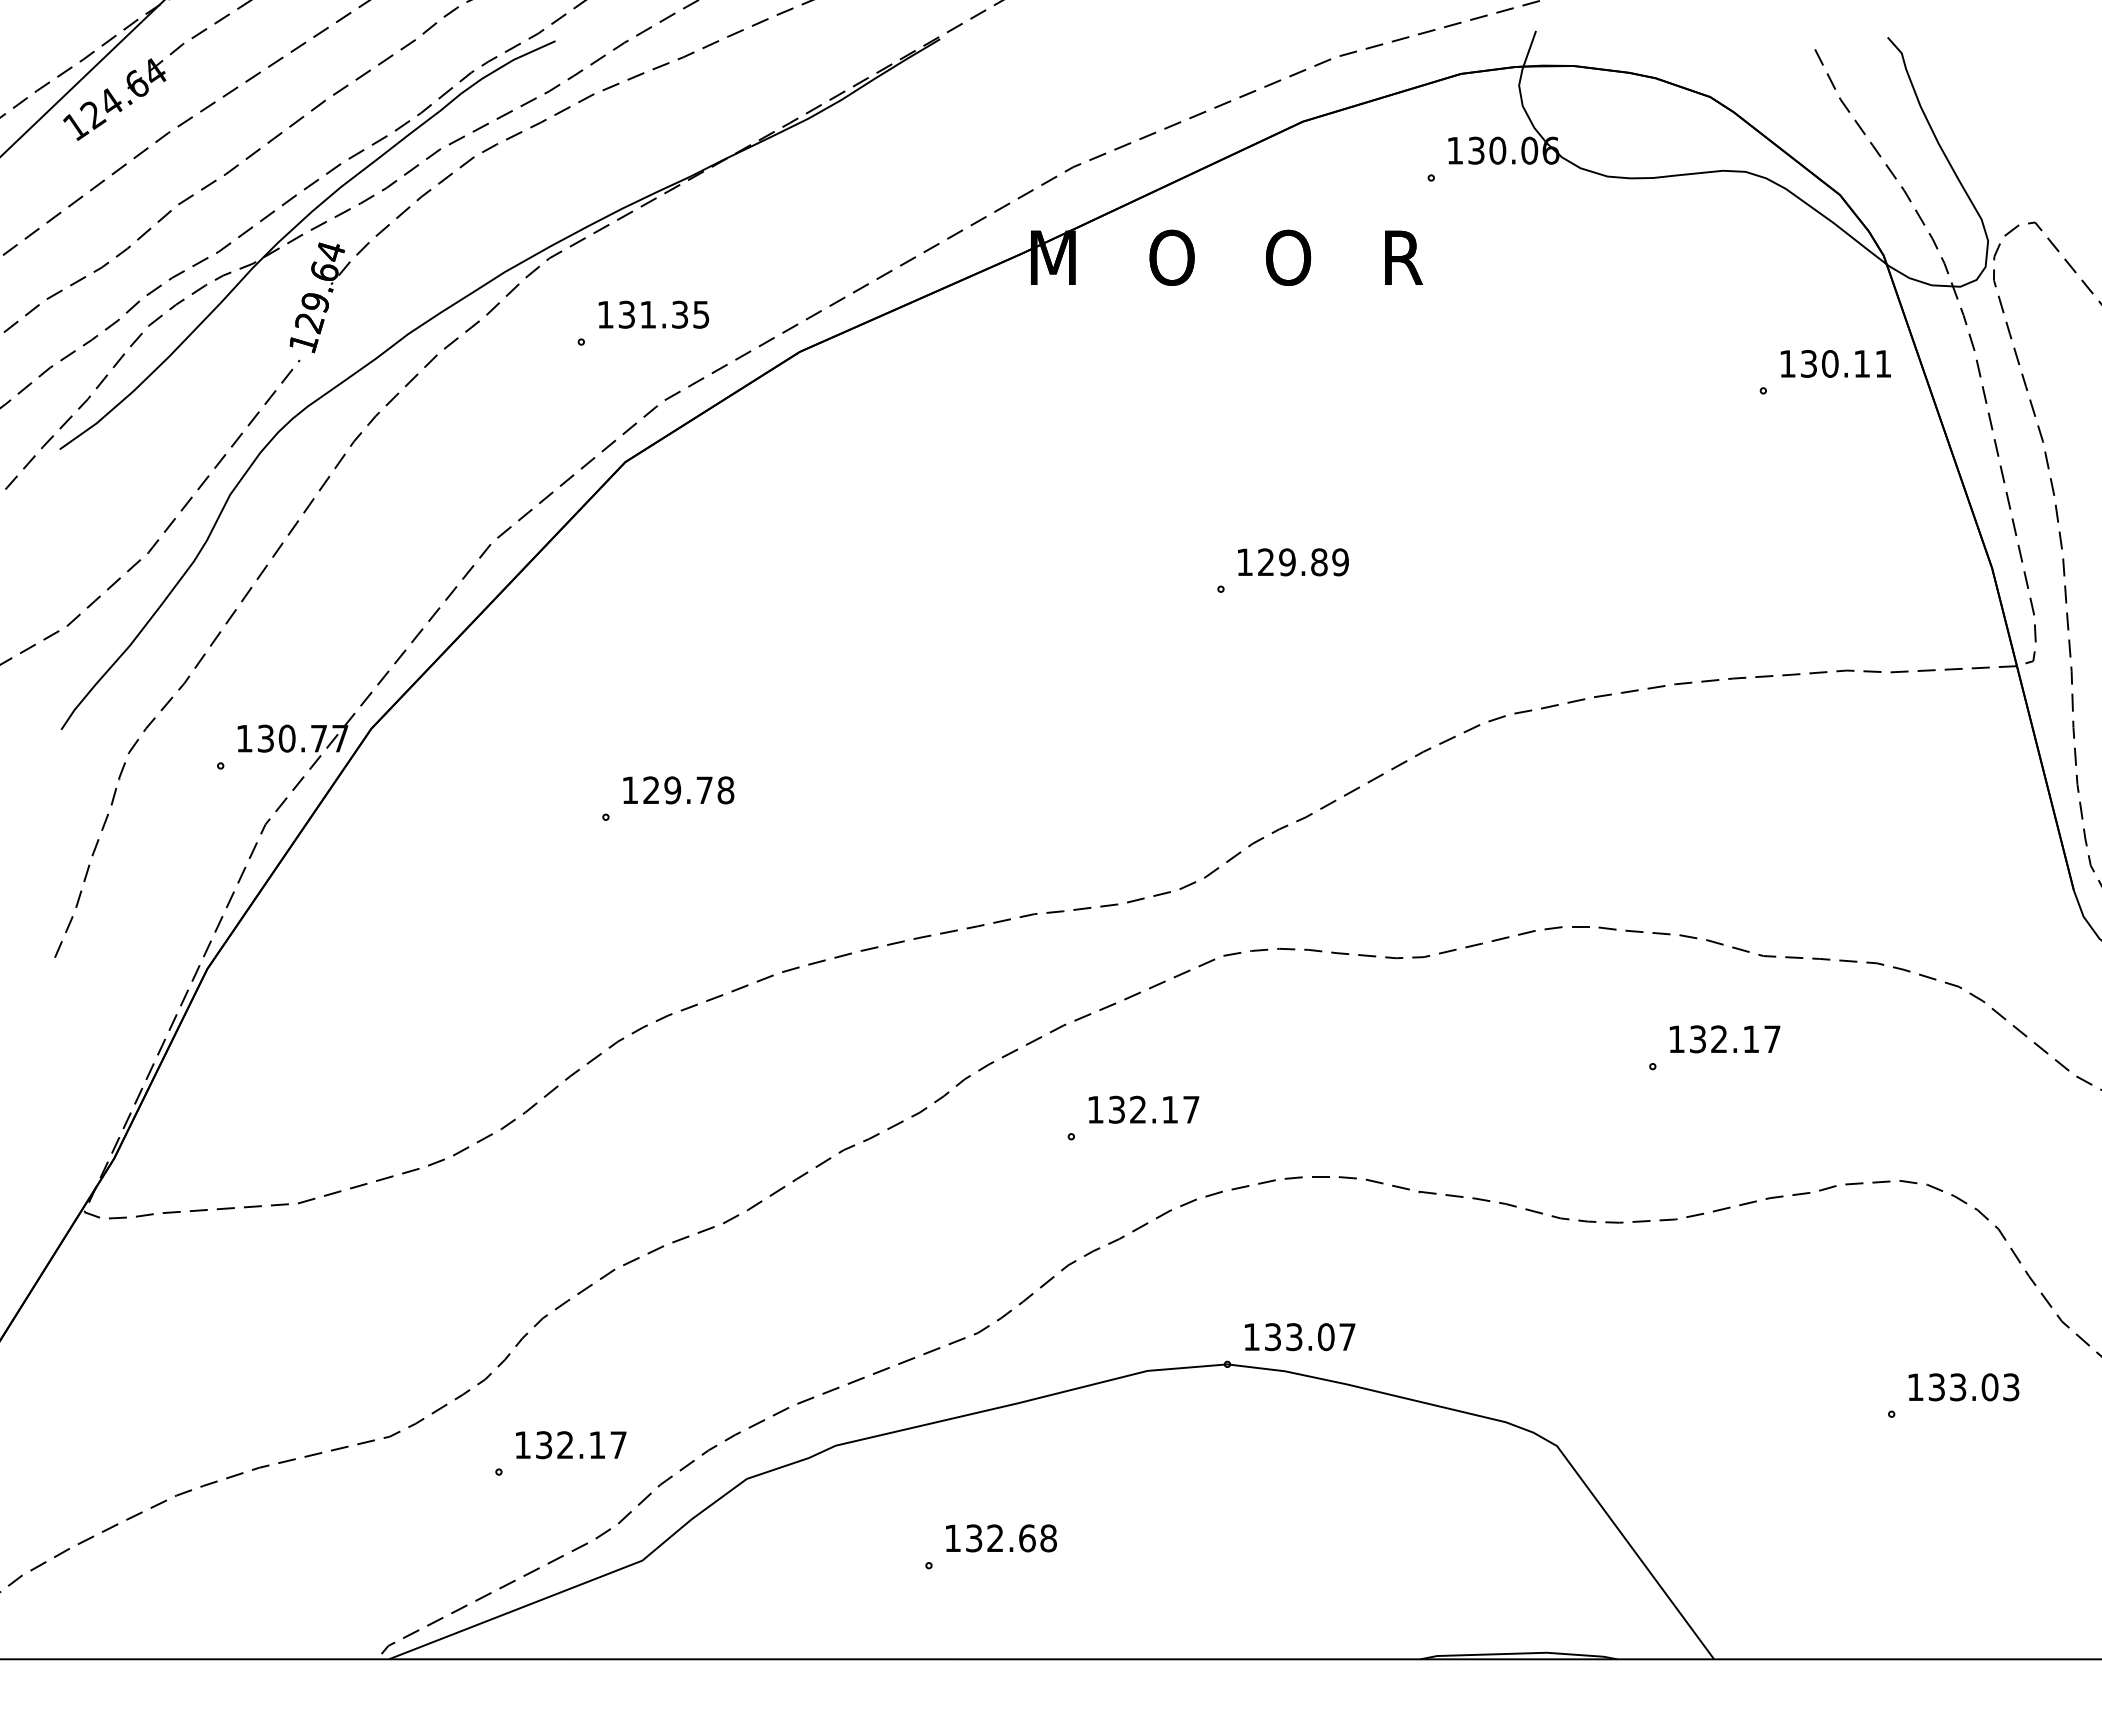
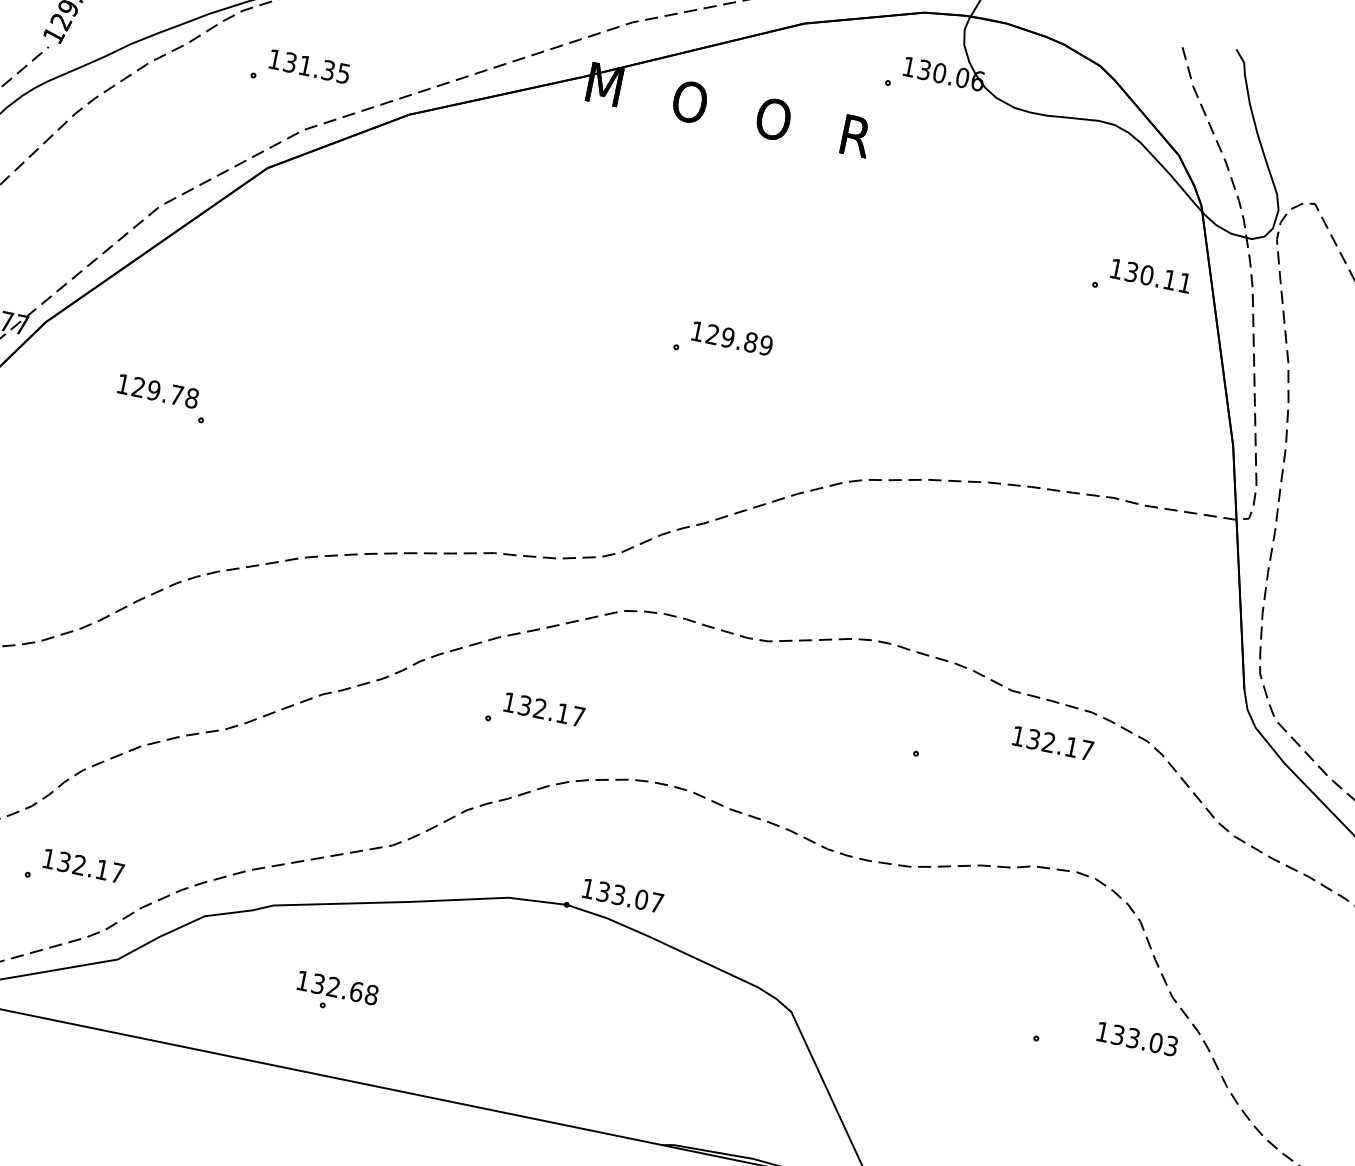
text: (678, 790) -> (158, 391), moved
text: (1724, 1039) -> (1052, 743), moved
text: (1963, 1387) -> (1137, 1039), moved
text: (1001, 1538) -> (337, 988), moved

